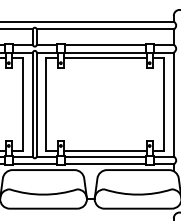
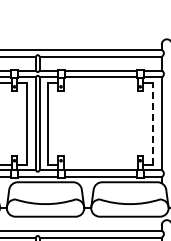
line: (105, 58) -> (100, 82), removed
line: (164, 104) -> (153, 123), solid -> dashed
line: (105, 151) -> (100, 165), removed

